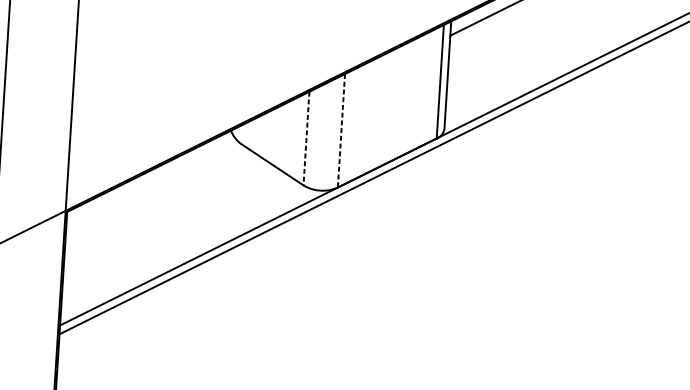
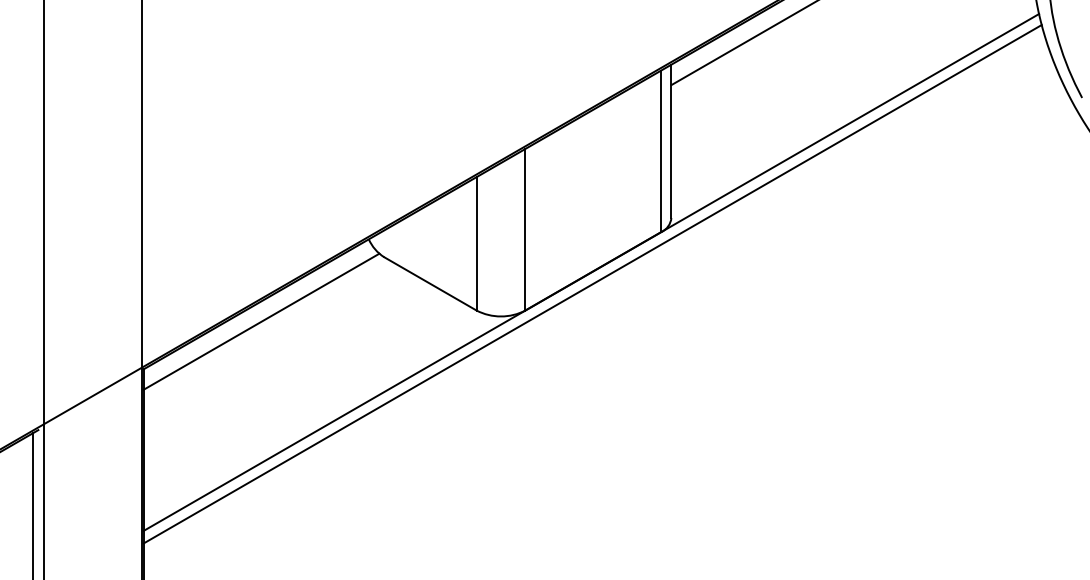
line: (341, 130) -> (525, 229), dashed -> solid
line: (306, 138) -> (476, 243), dashed -> solid
line: (152, 183) -> (261, 321), added

